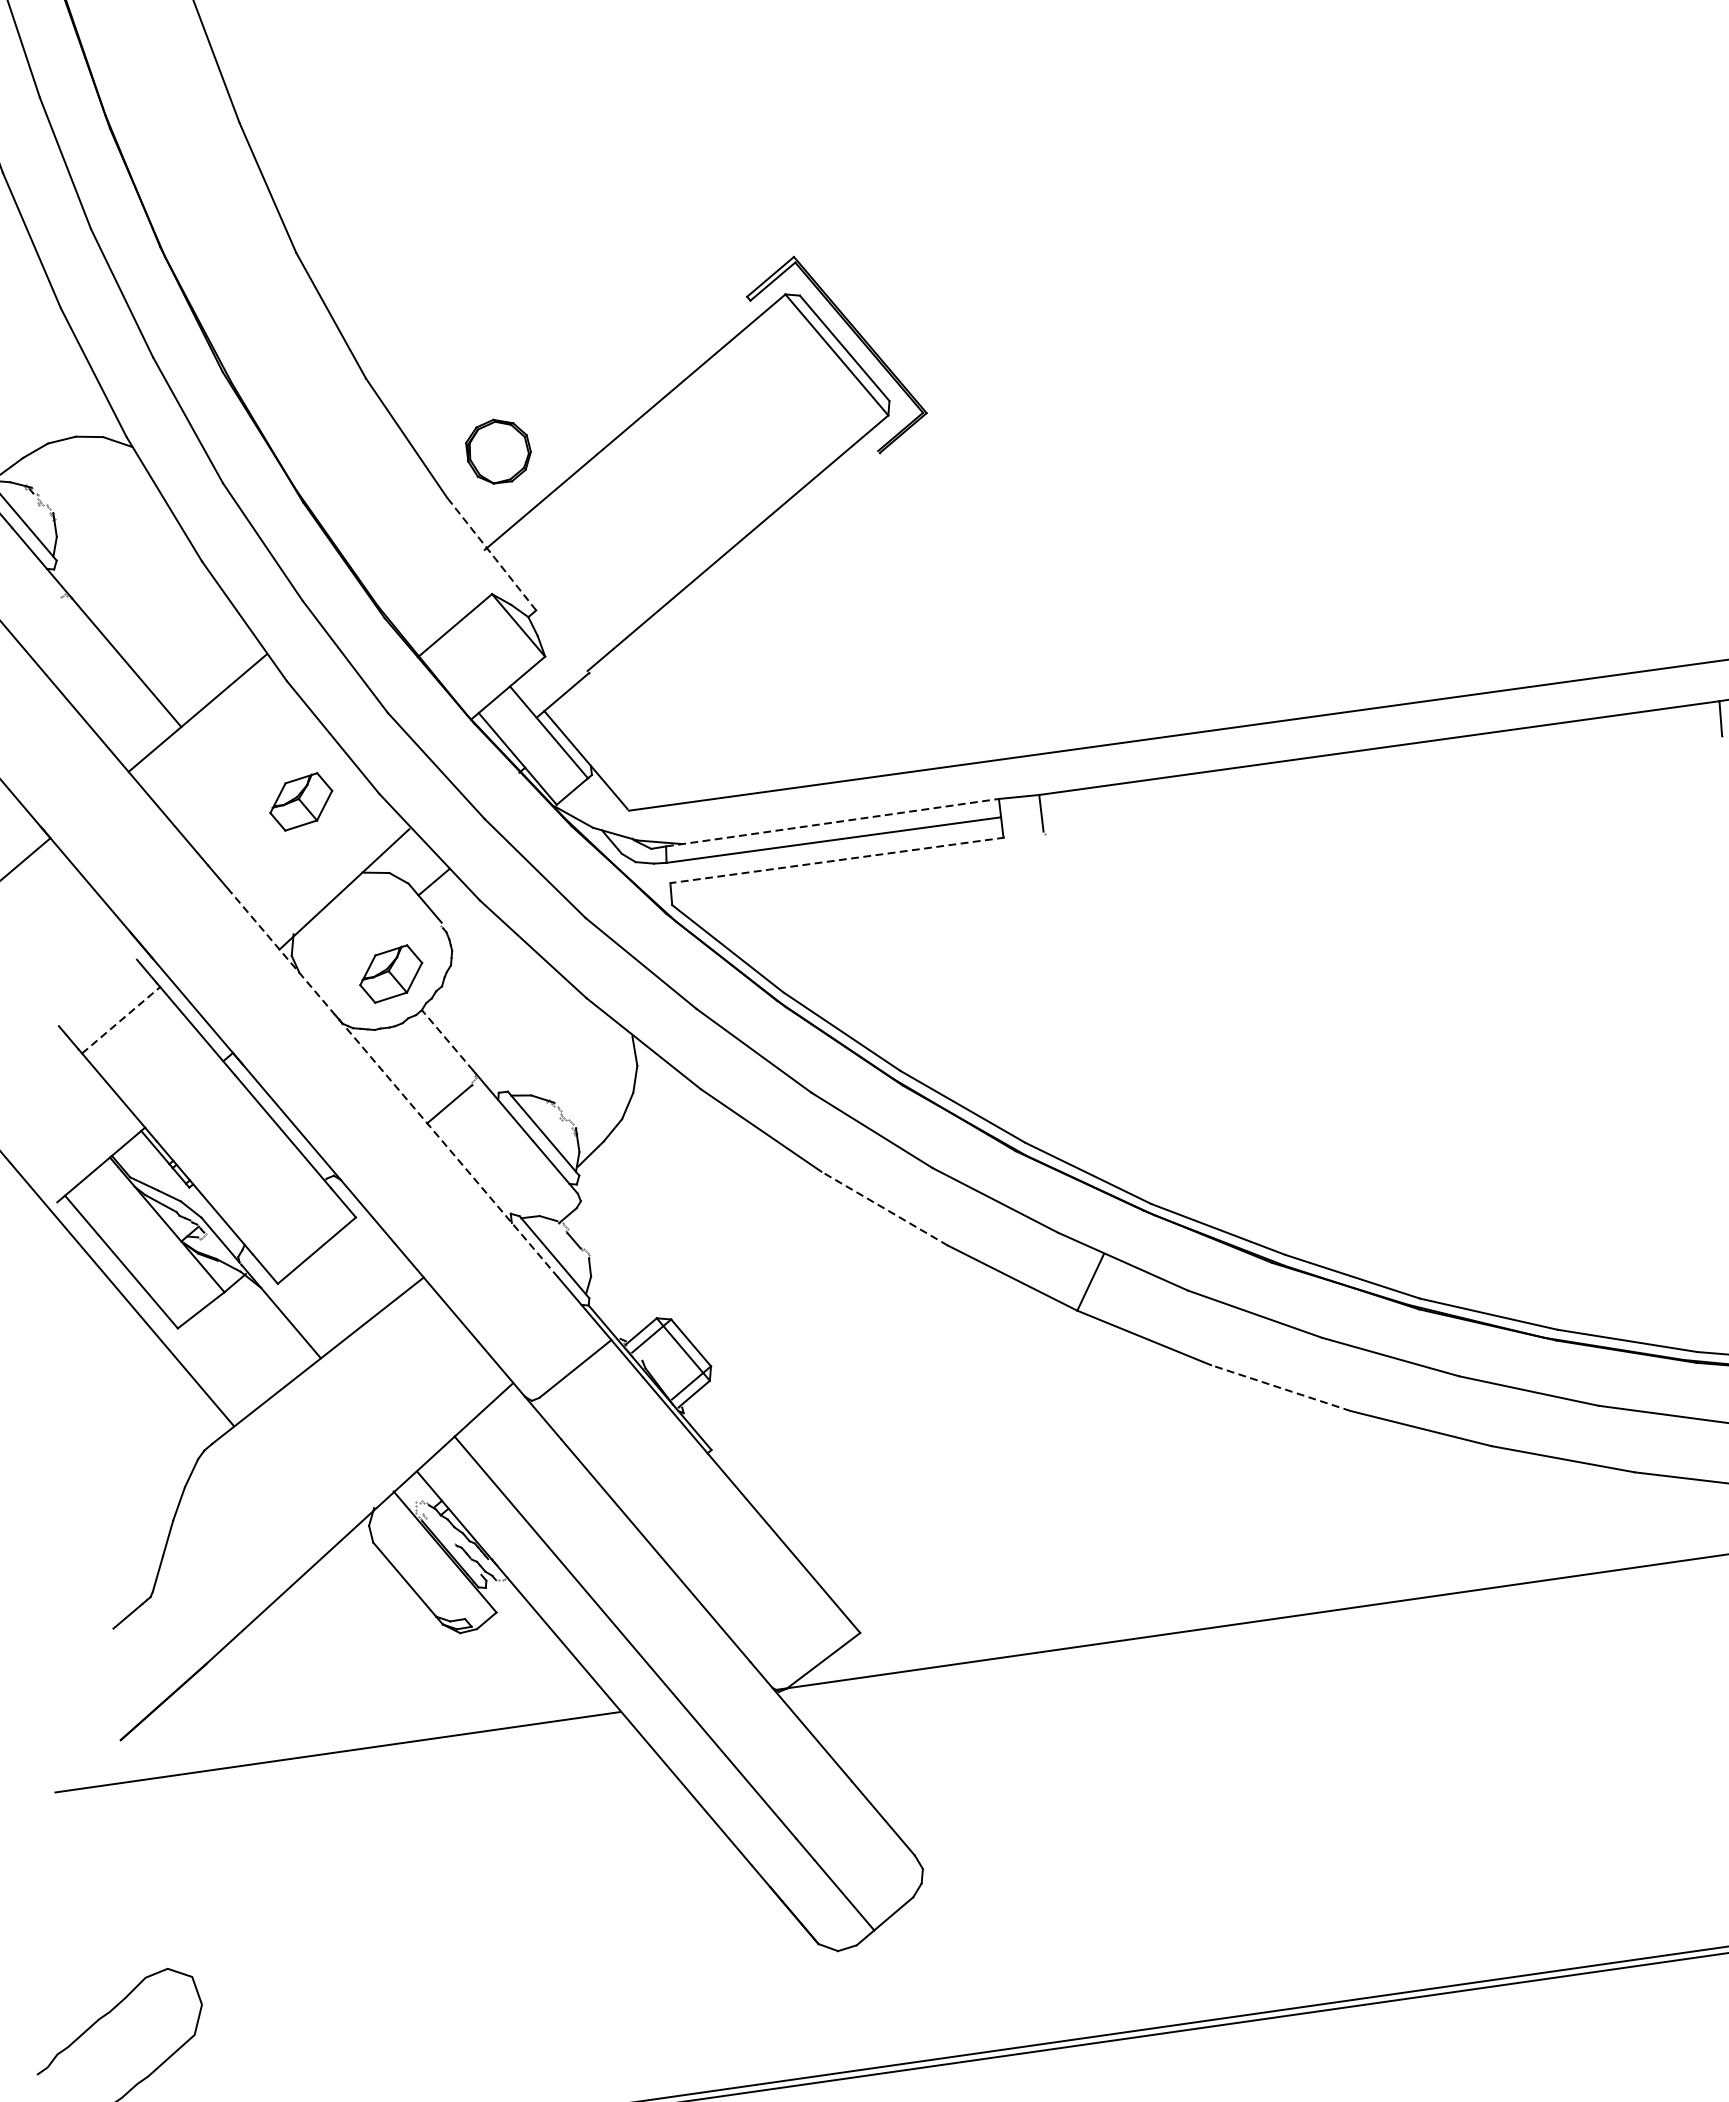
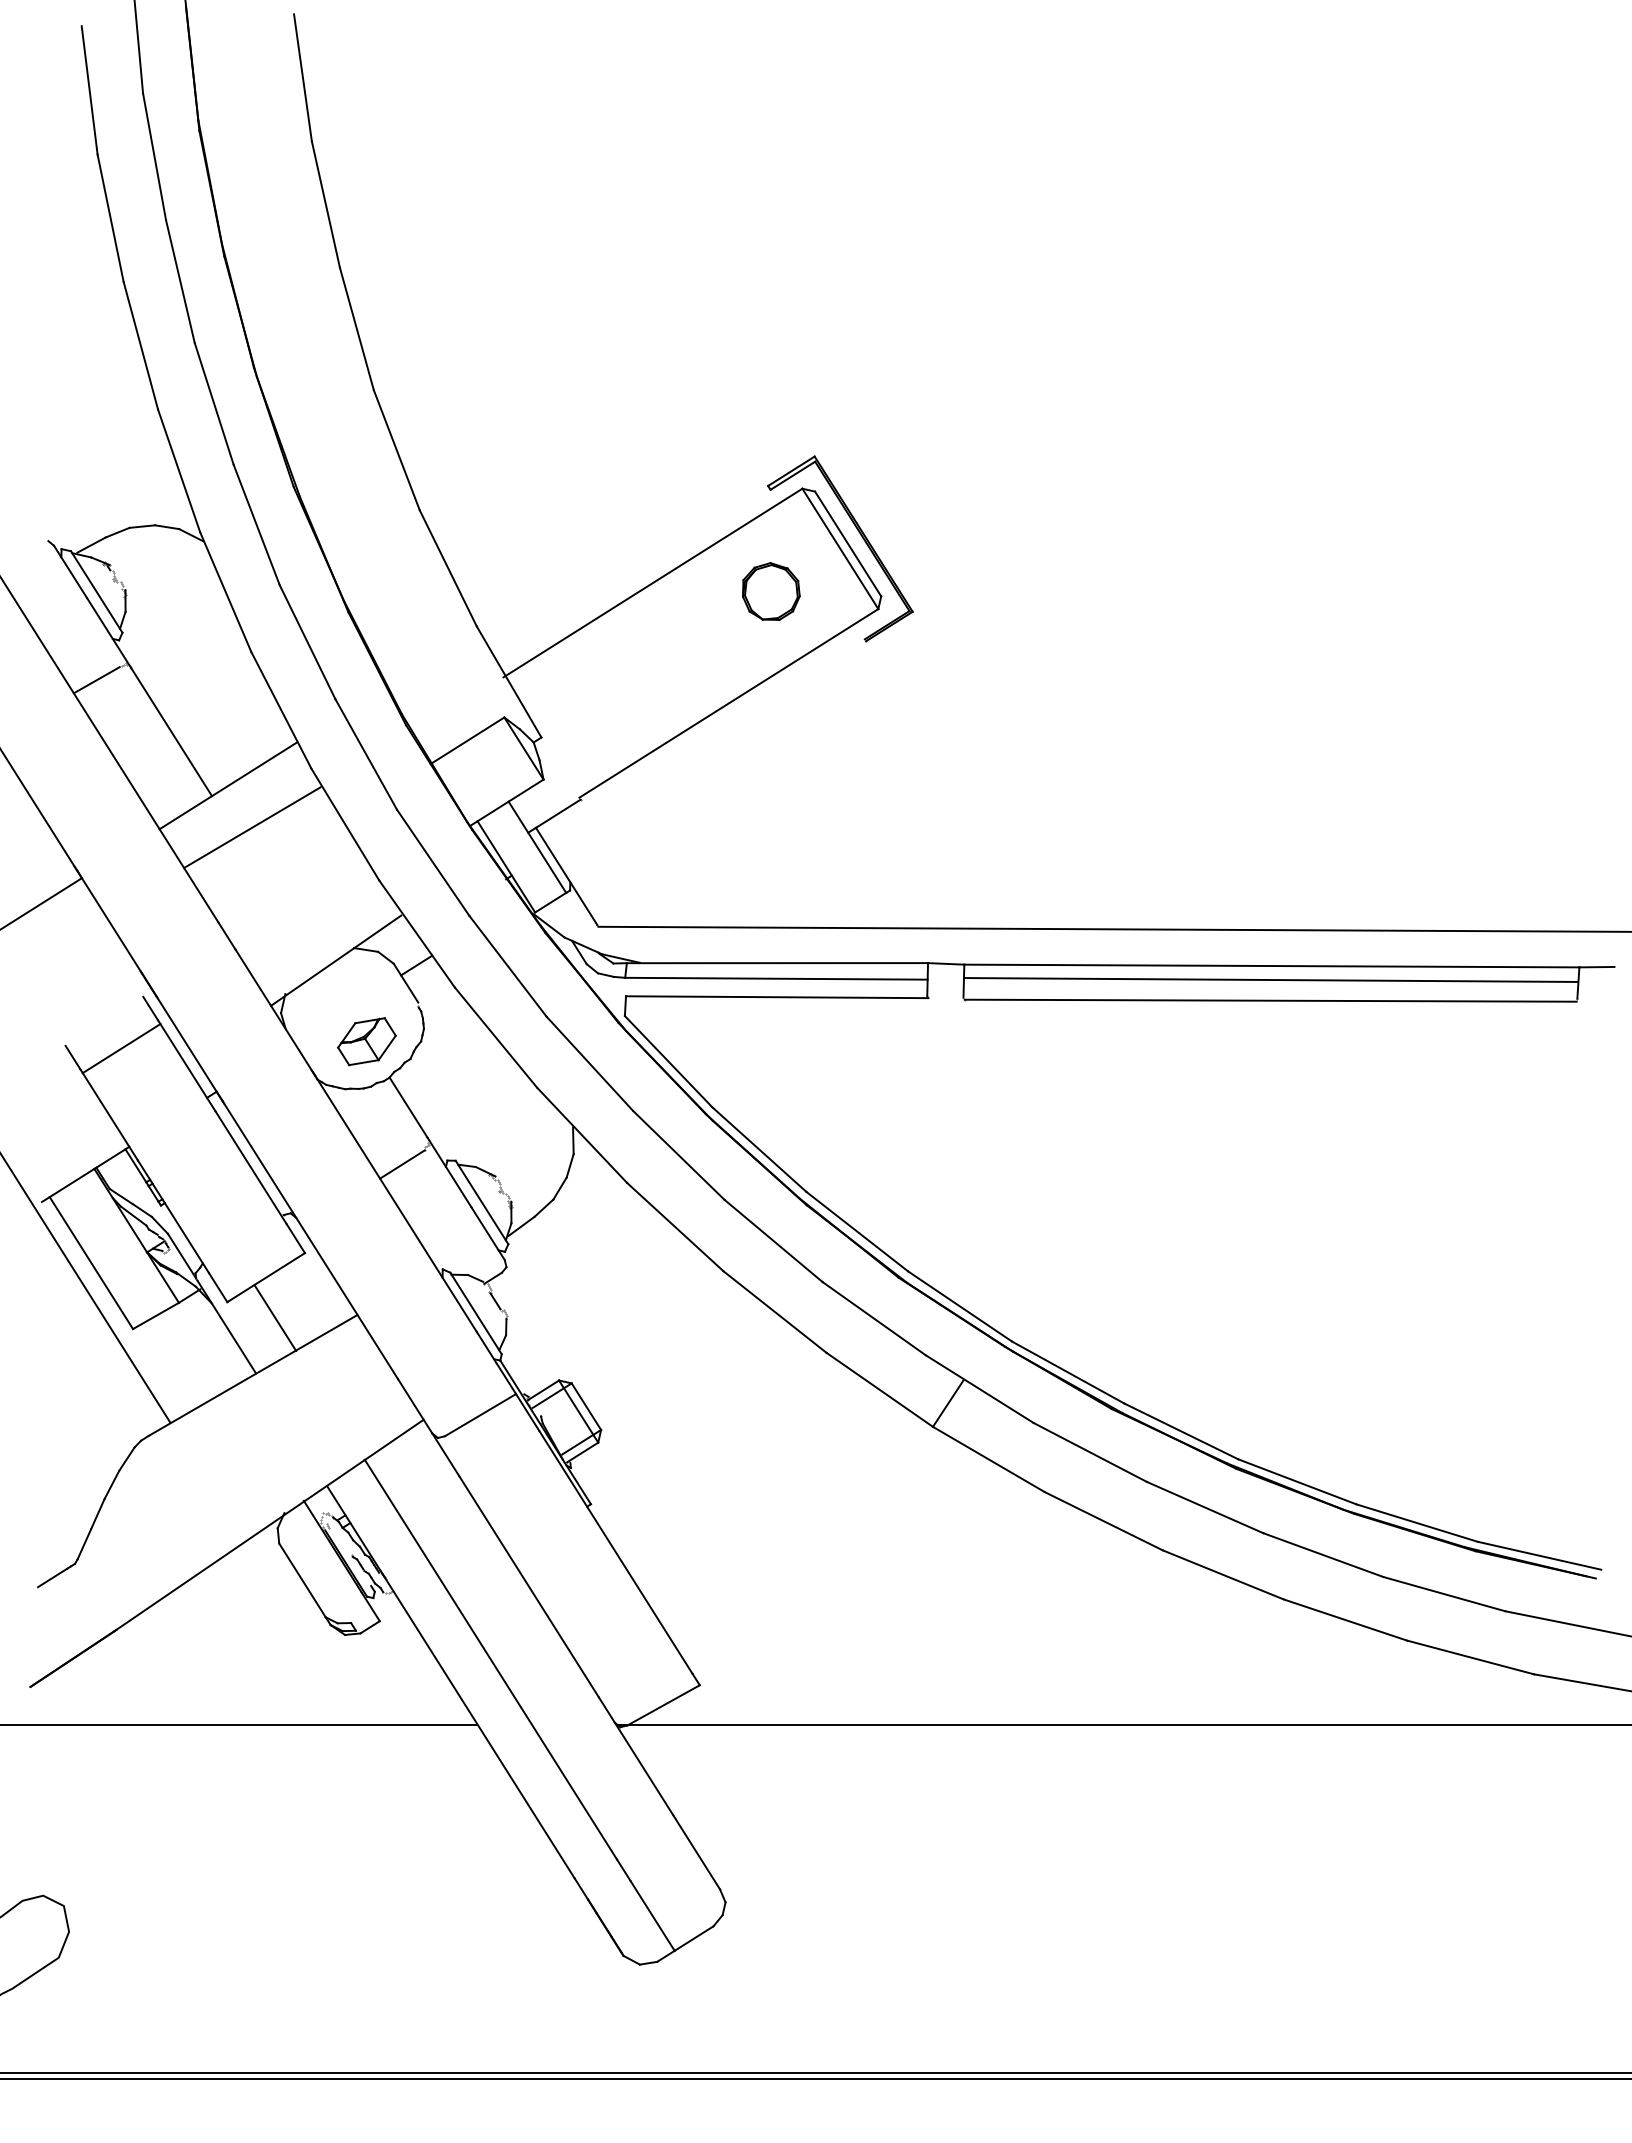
part: (498, 451) -> (771, 591), moved
line: (490, 553) -> (508, 681), dashed -> solid
line: (35, 617) -> (96, 680), added
line: (231, 755) -> (252, 827), added
line: (1379, 763) -> (1270, 979), added
line: (1383, 786) -> (1270, 1000), added
part: (300, 801) -> (308, 877), removed
line: (832, 823) -> (777, 963), dashed -> solid
line: (836, 860) -> (776, 997), dashed -> solid
line: (120, 1020) -> (121, 1048), dashed -> solid
line: (447, 1040) -> (408, 1107), dashed -> solid
line: (394, 1085) -> (355, 1140), dashed -> solid
line: (885, 1209) -> (775, 1312), dashed -> solid
line: (333, 1293) -> (275, 1317), added
line: (1280, 1388) -> (1103, 1521), dashed -> solid

